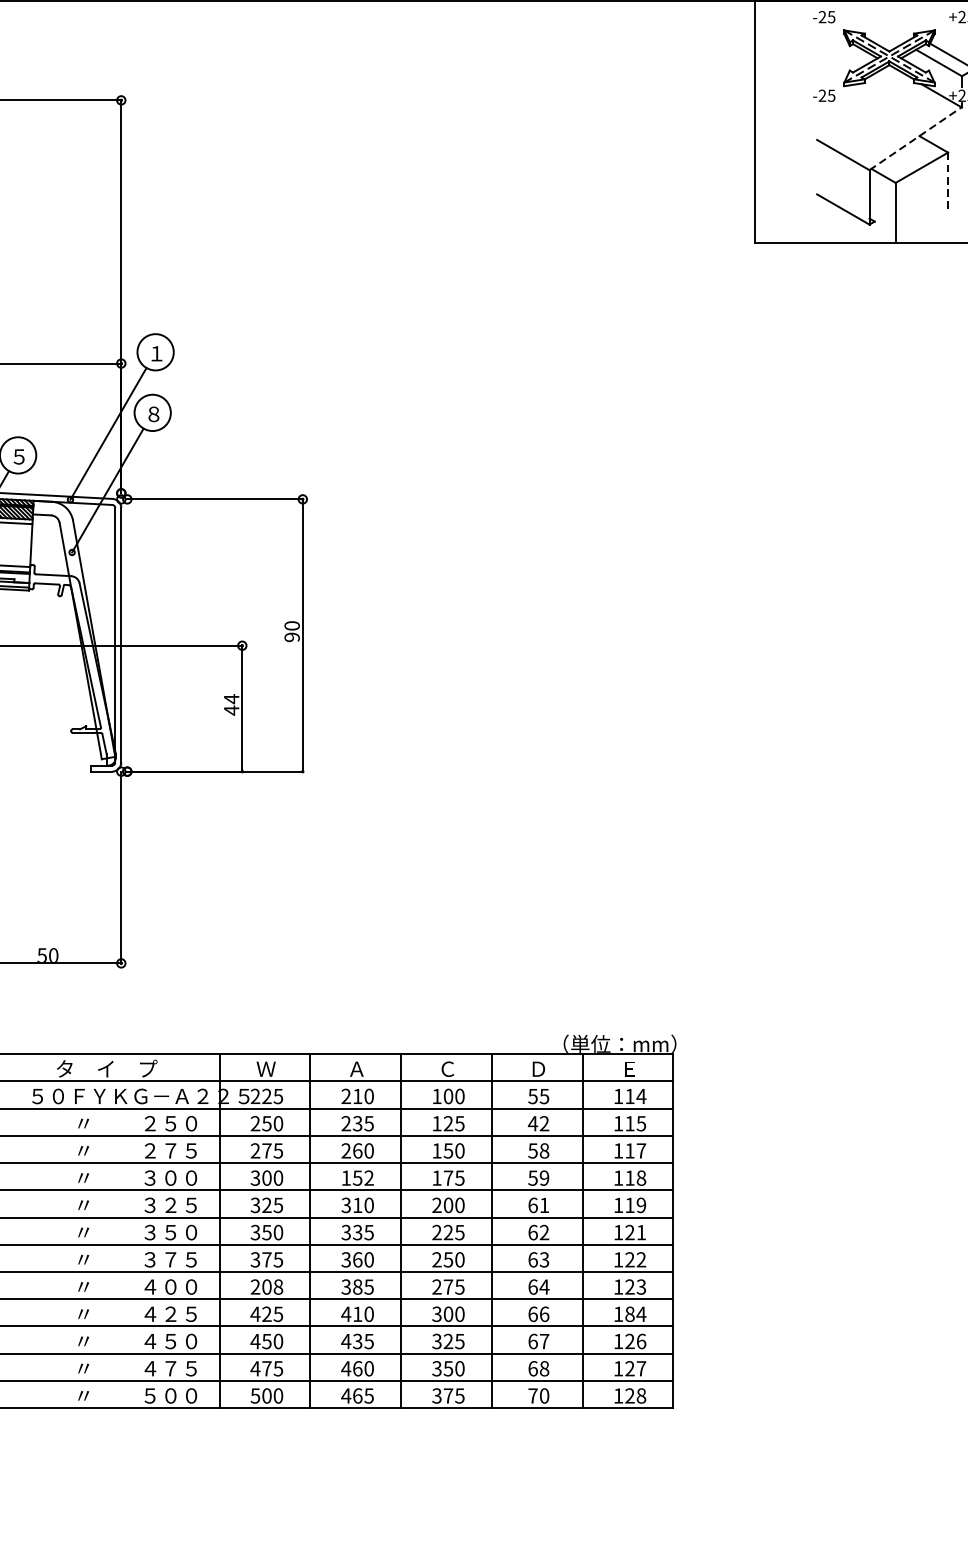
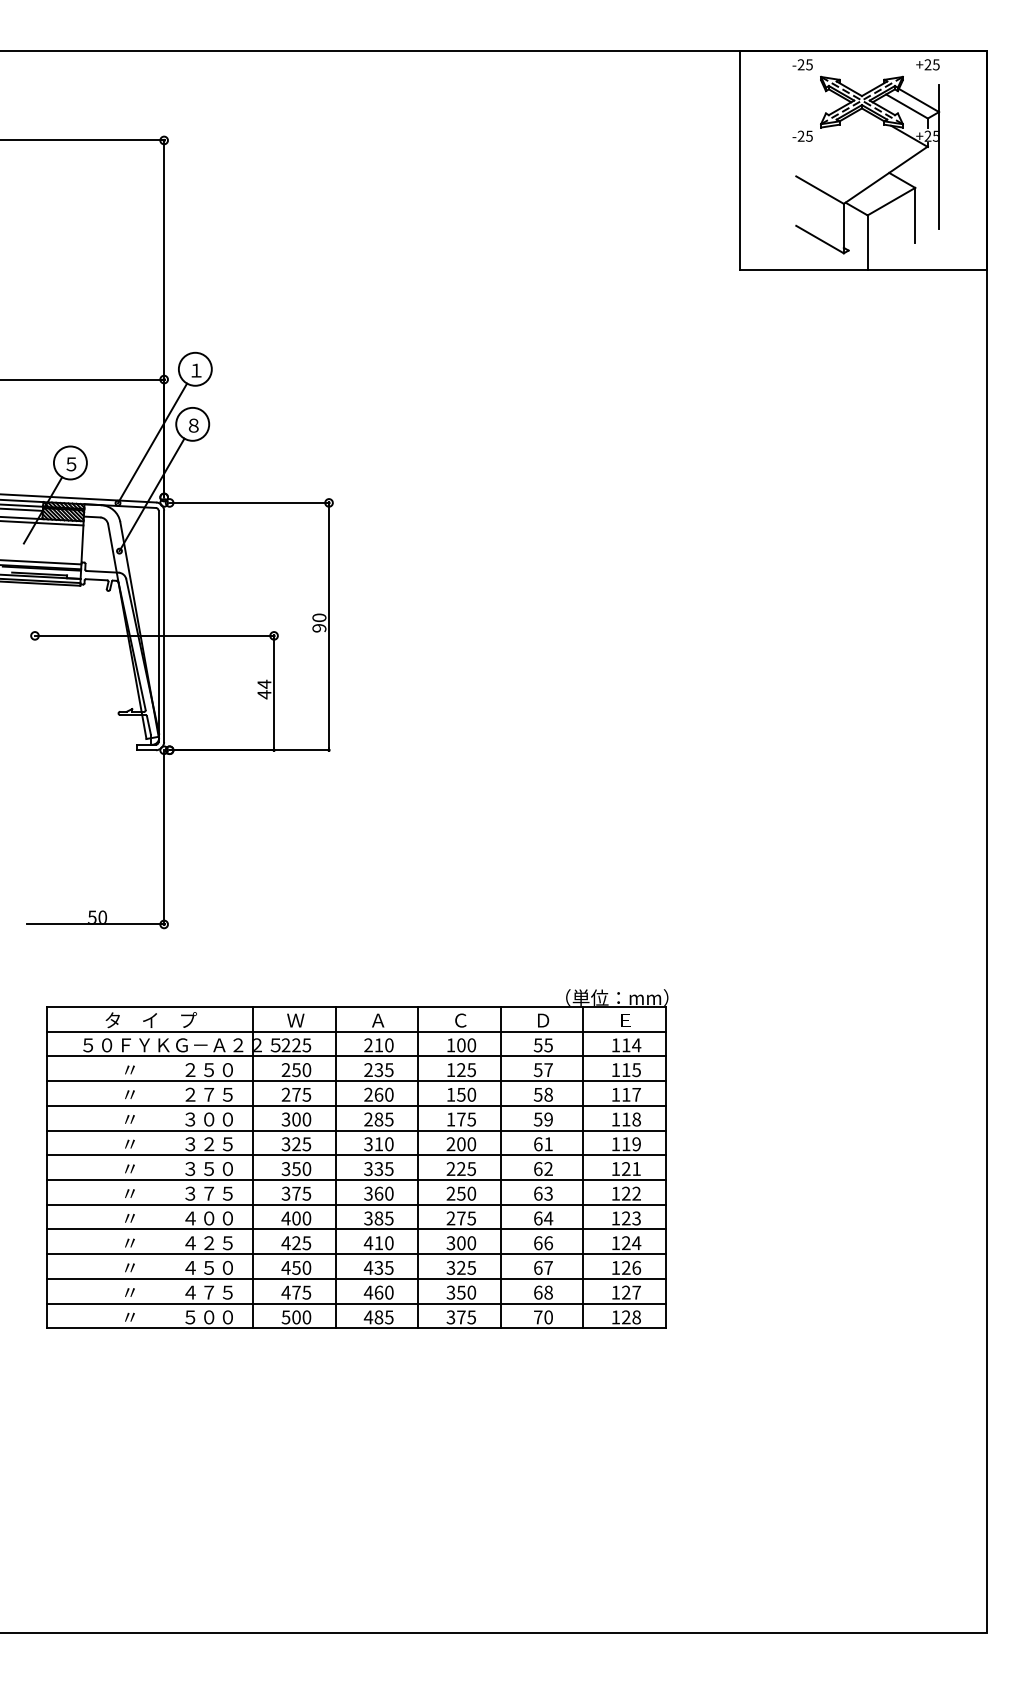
line: (915, 138) -> (885, 175), dashed -> solid
line: (948, 182) -> (915, 215), dashed -> solid
text: (537, 1124) -> (542, 1070), 42 -> 57
text: (357, 1178) -> (378, 1119), 152 -> 285
text: (266, 1287) -> (296, 1218), 208 -> 400
text: (630, 1314) -> (626, 1243), 184 -> 124
text: (357, 1396) -> (378, 1317), 465 -> 485

